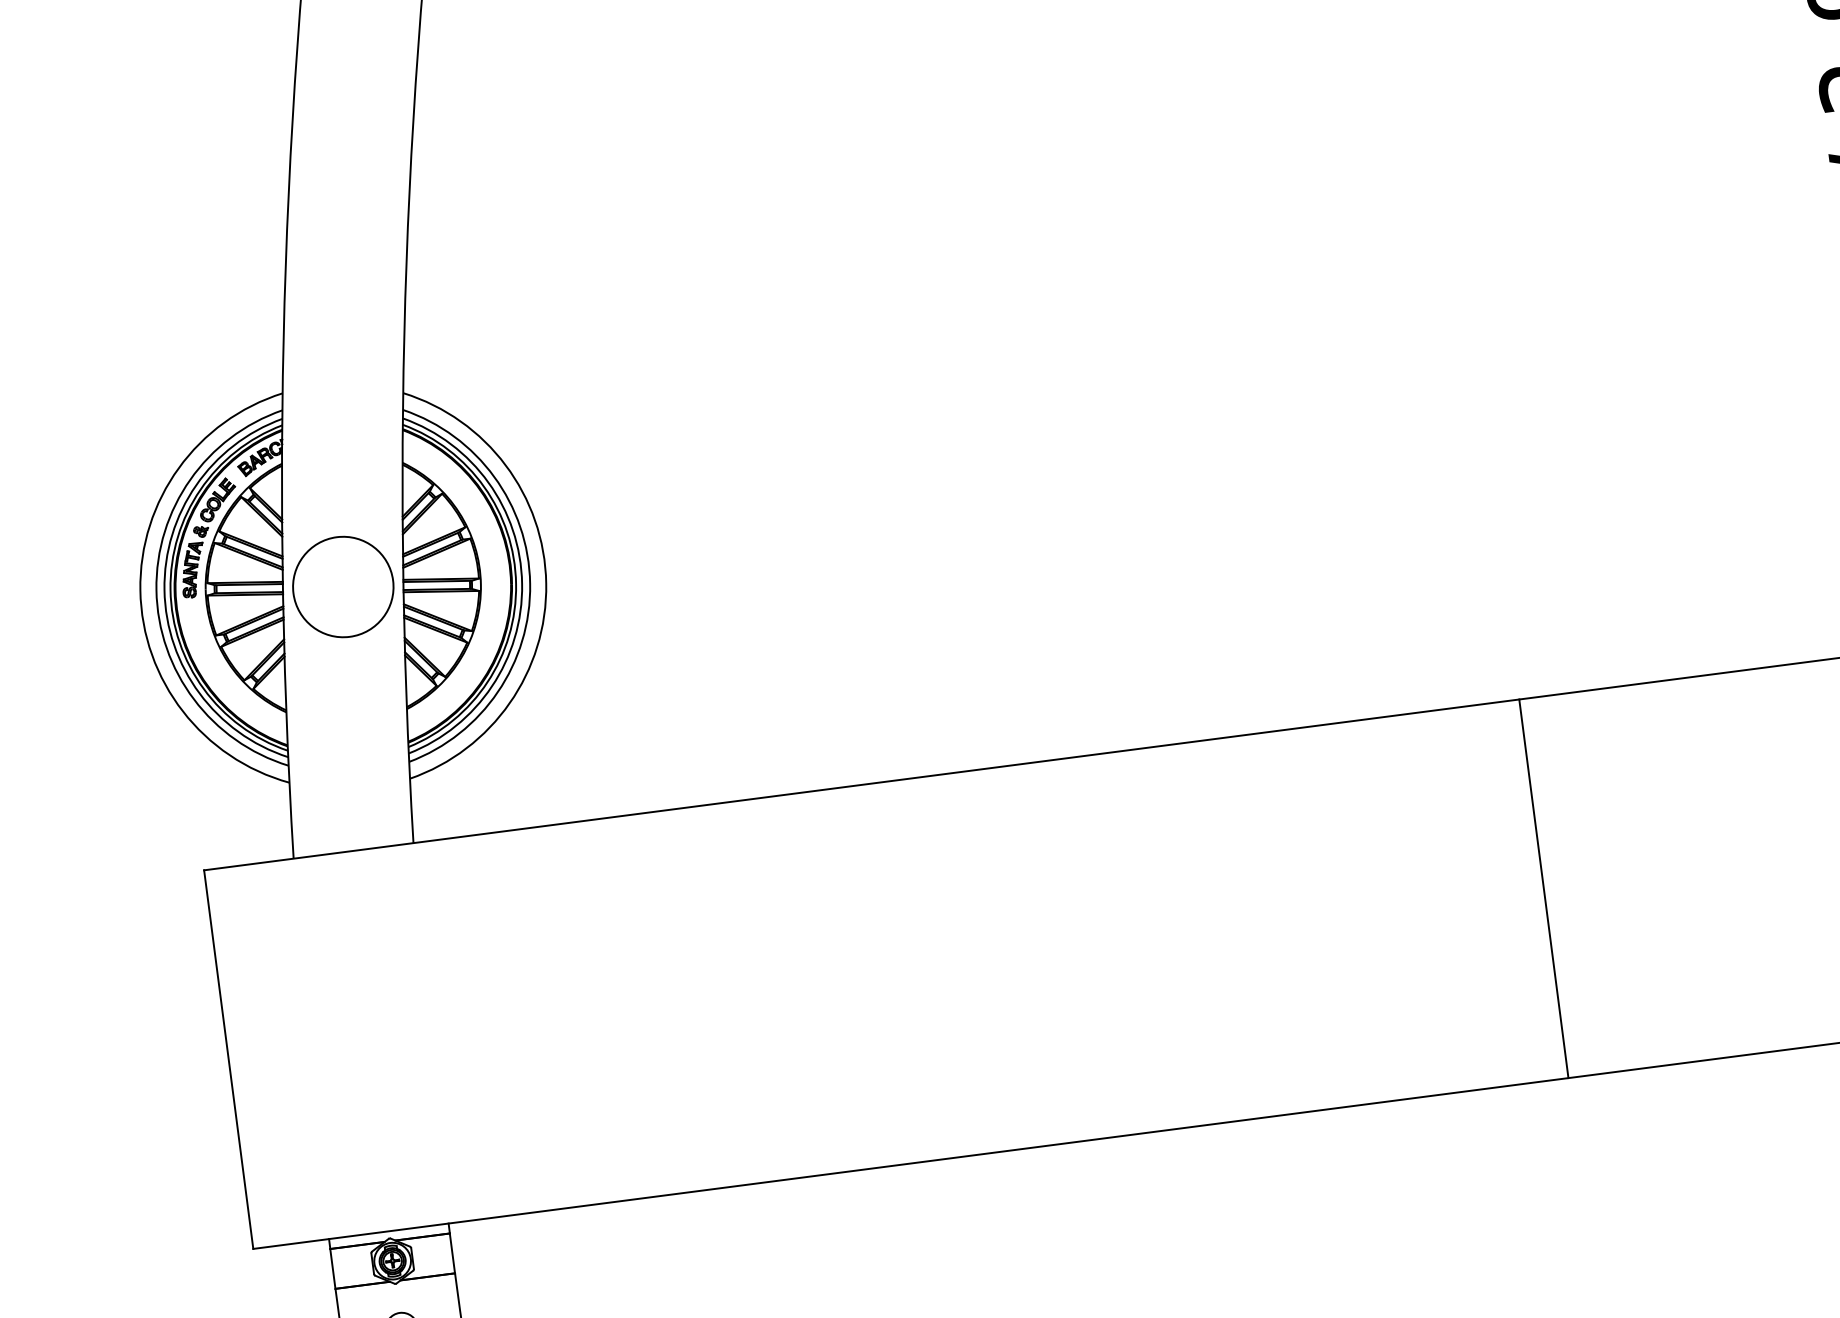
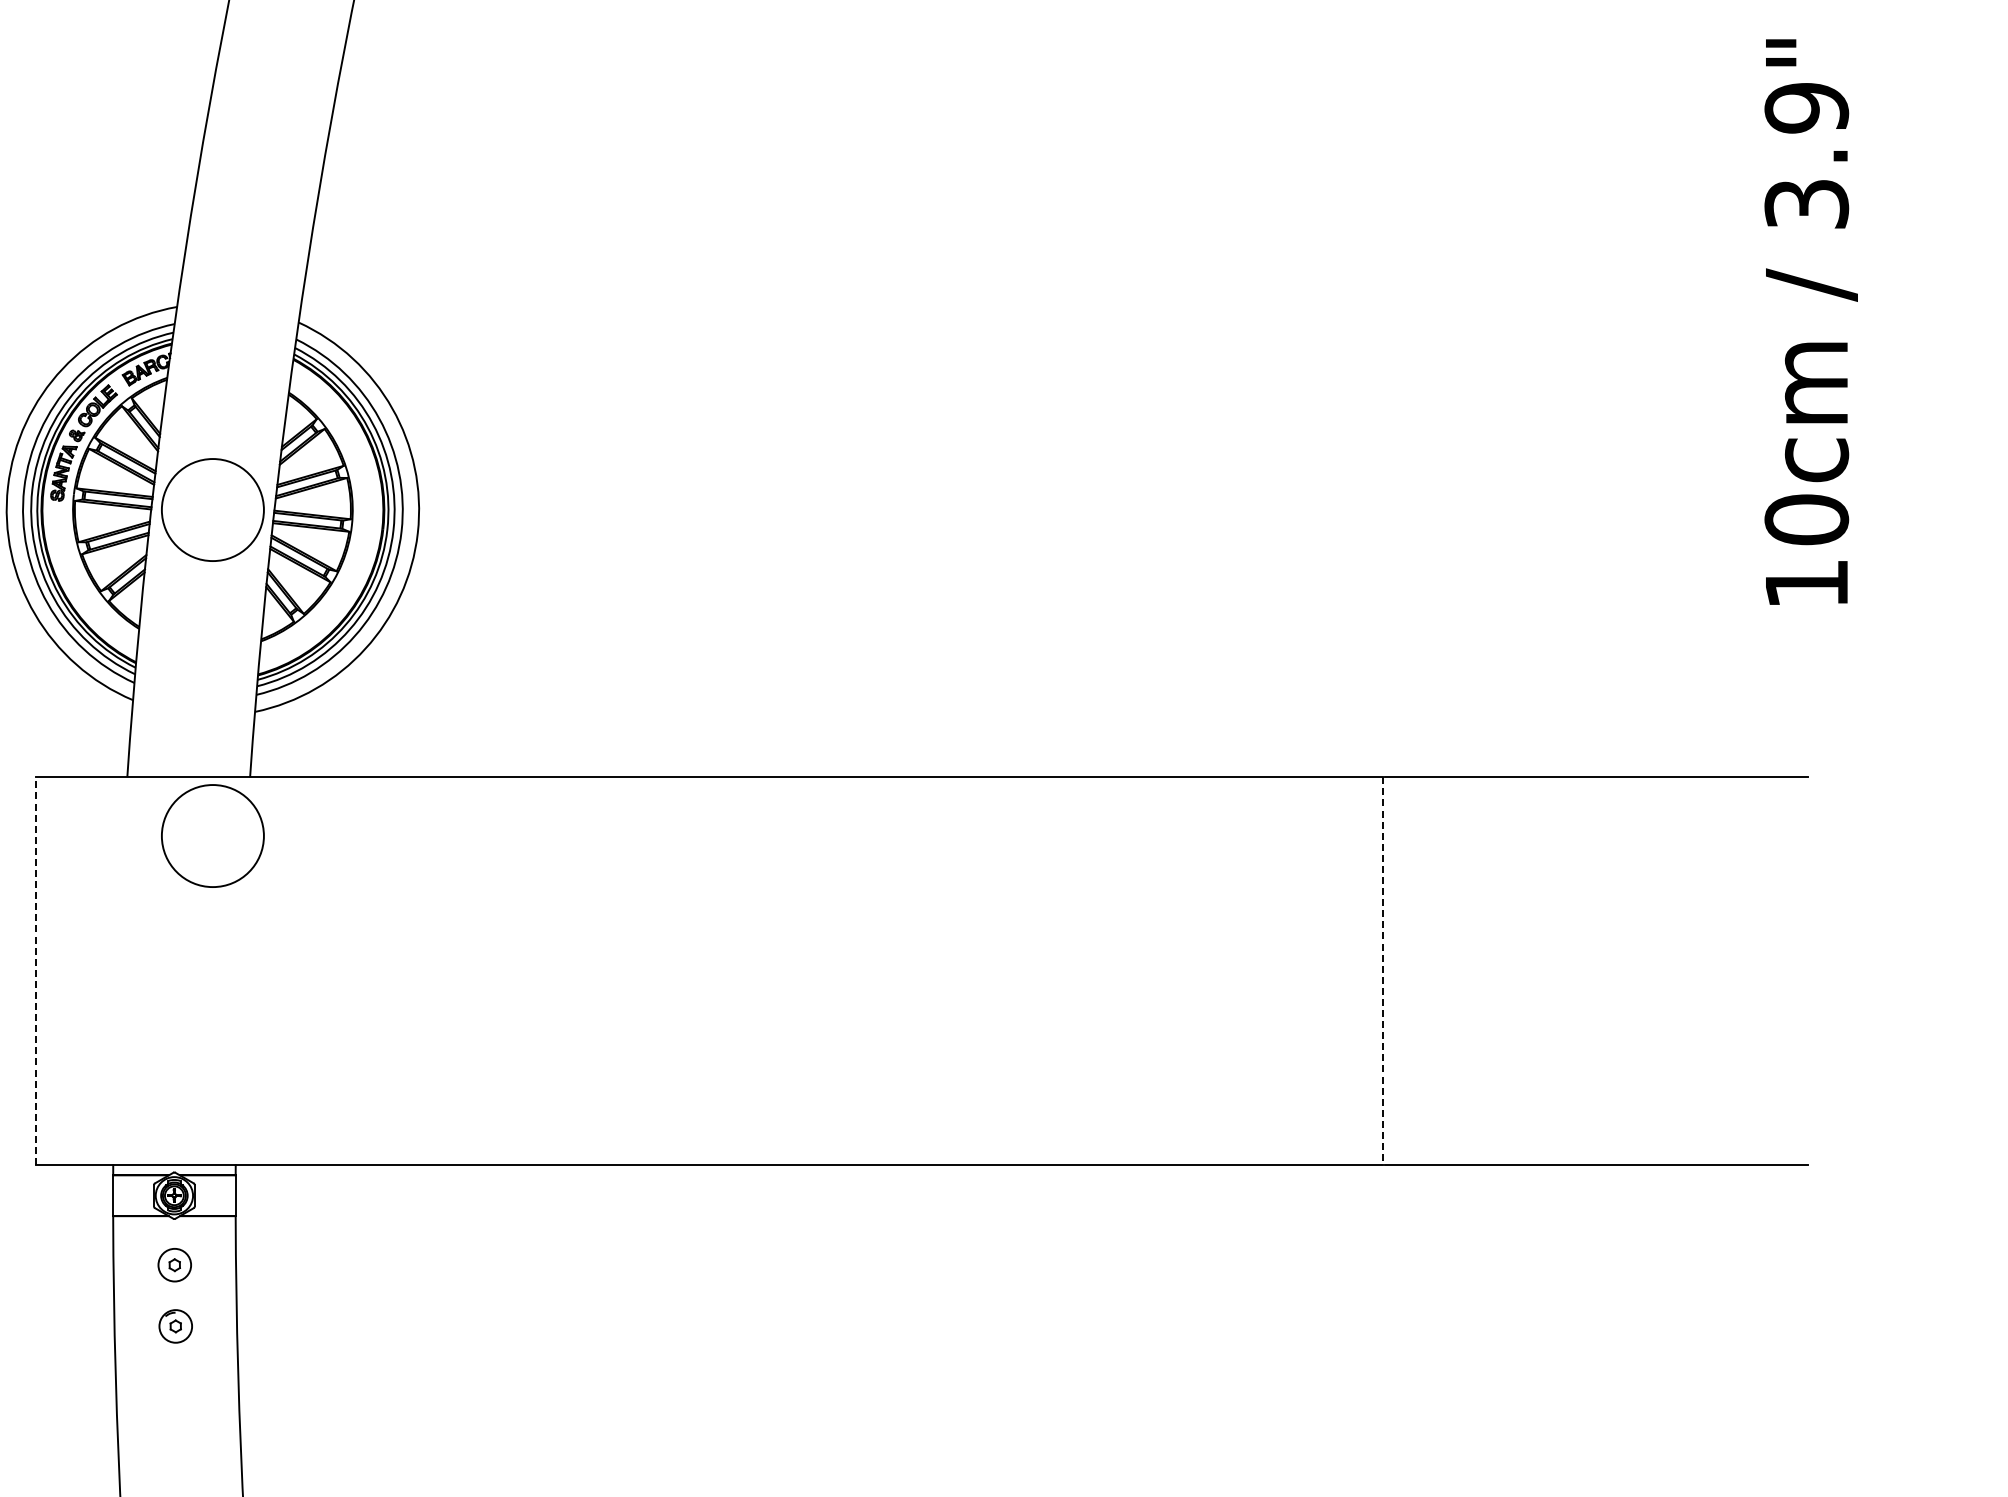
line: (1544, 889) -> (1383, 971), solid -> dashed
circle: (384, 904) -> (212, 835), added
line: (228, 1059) -> (35, 971), solid -> dashed

